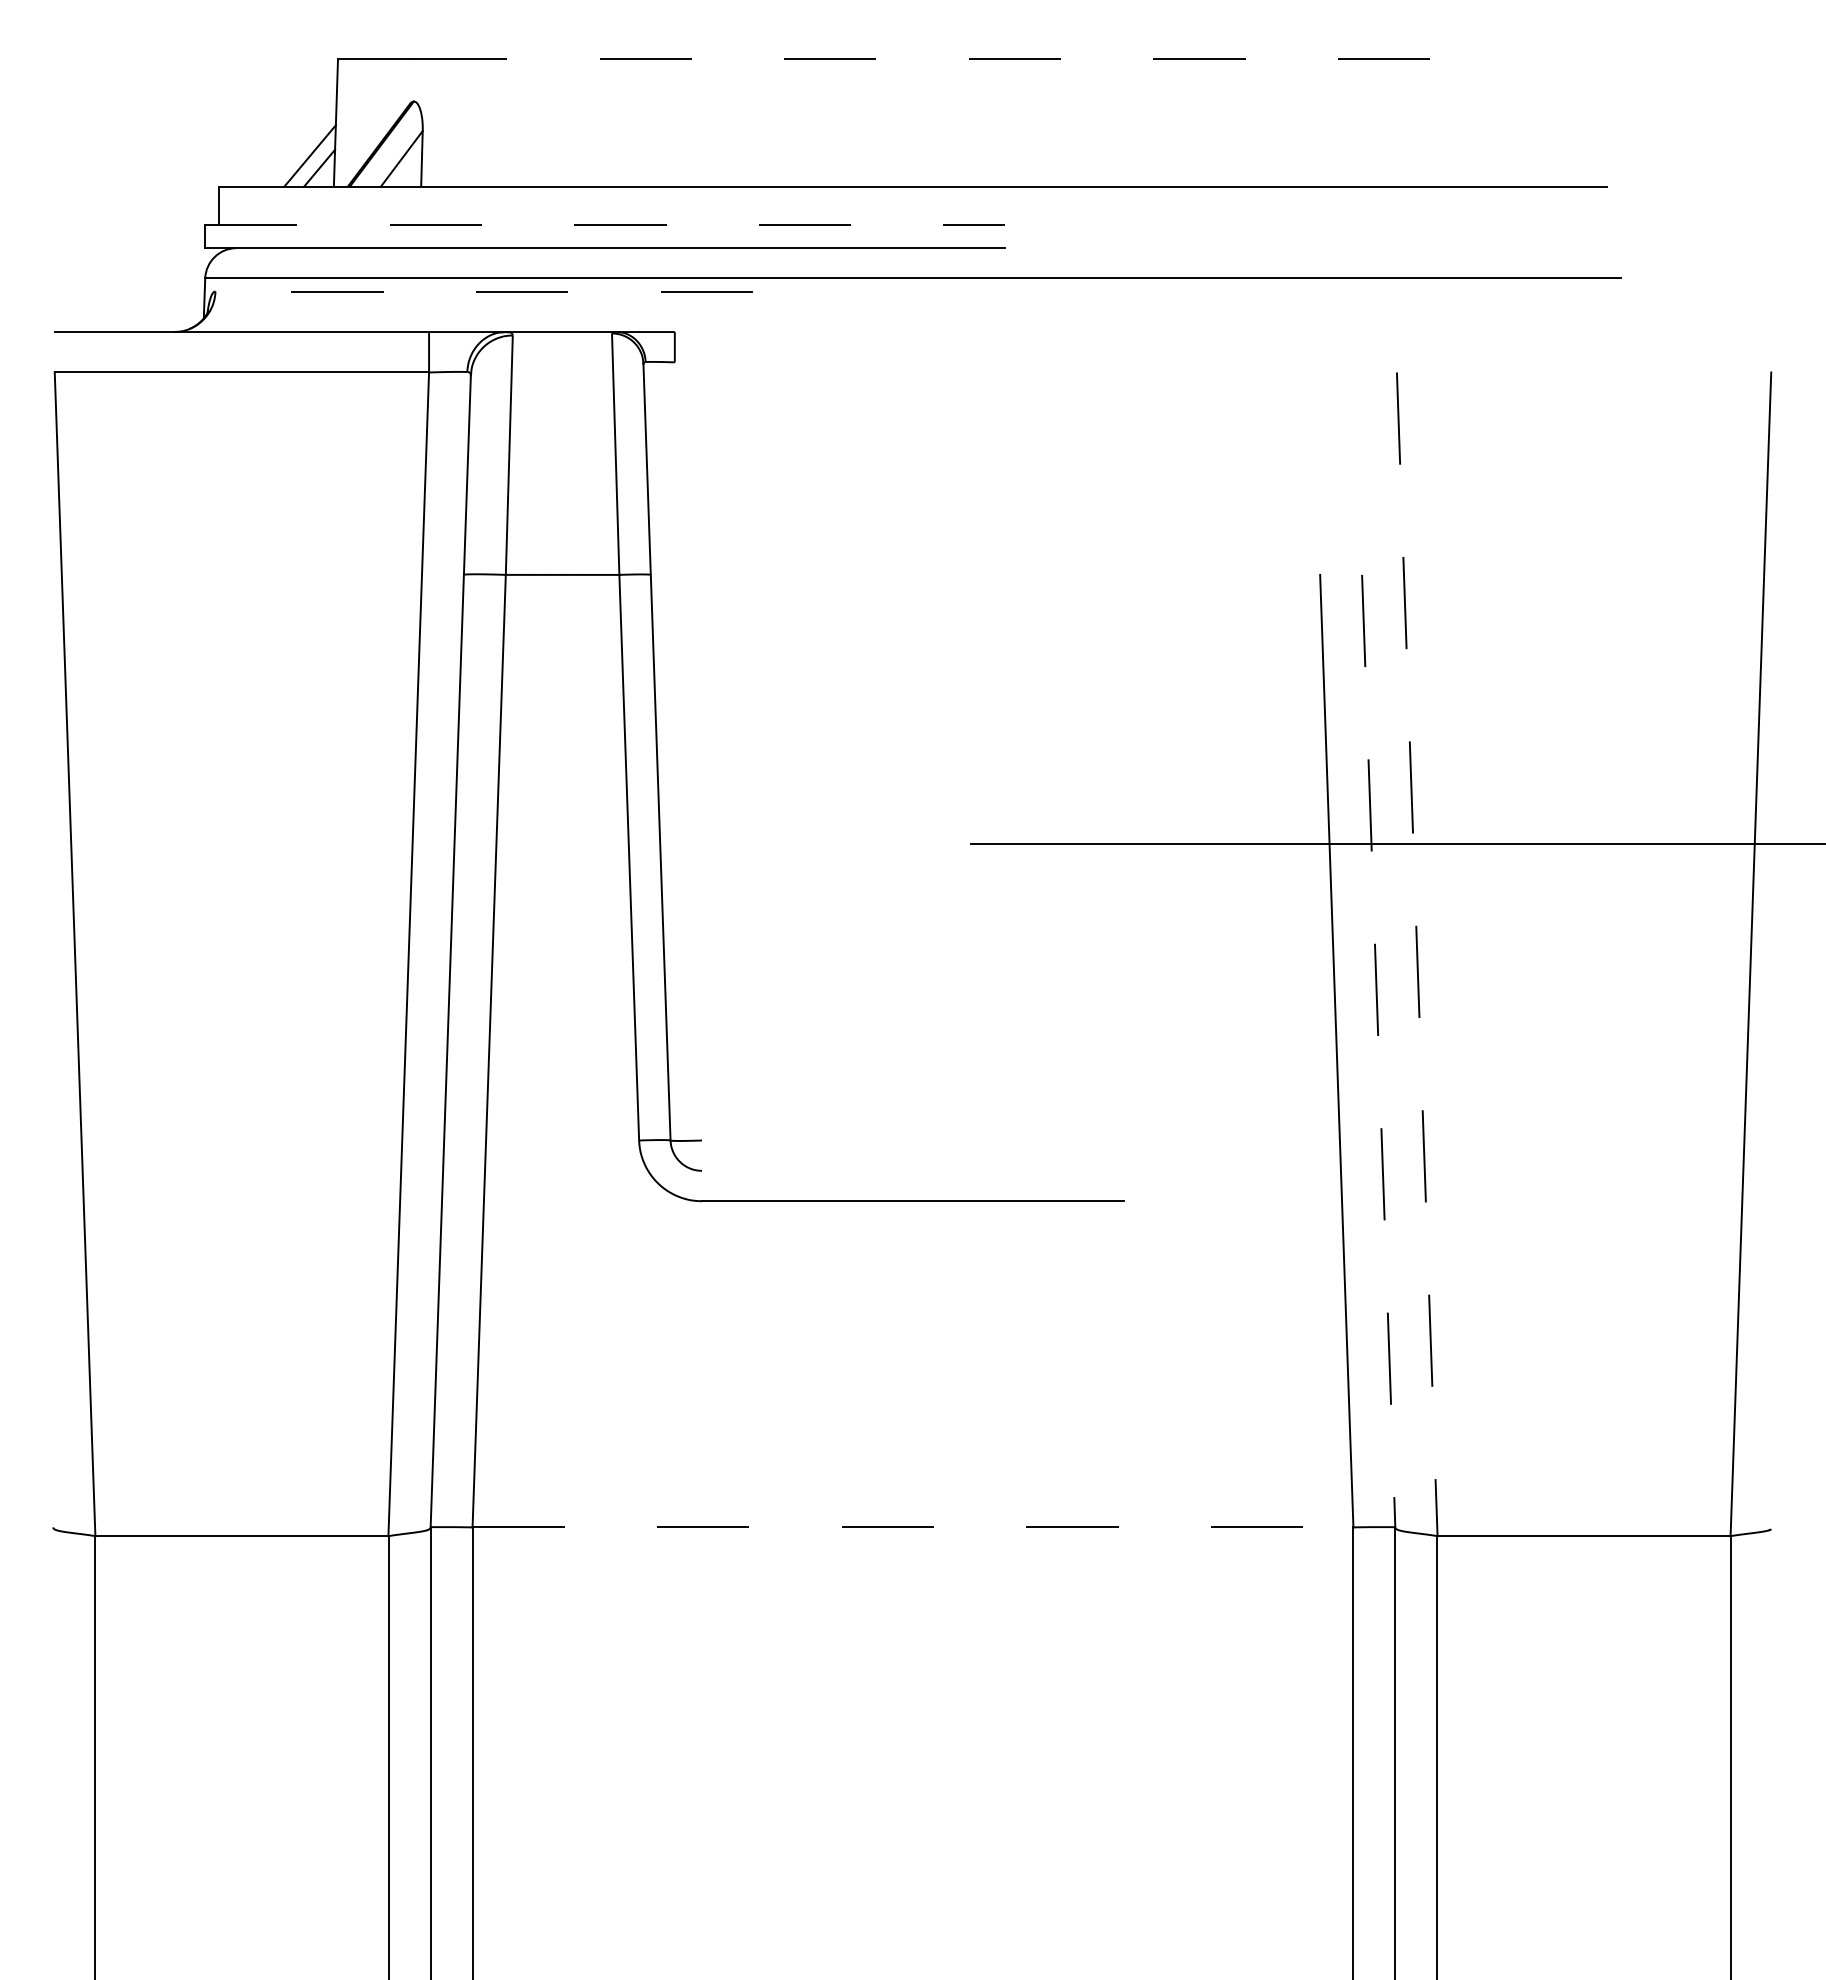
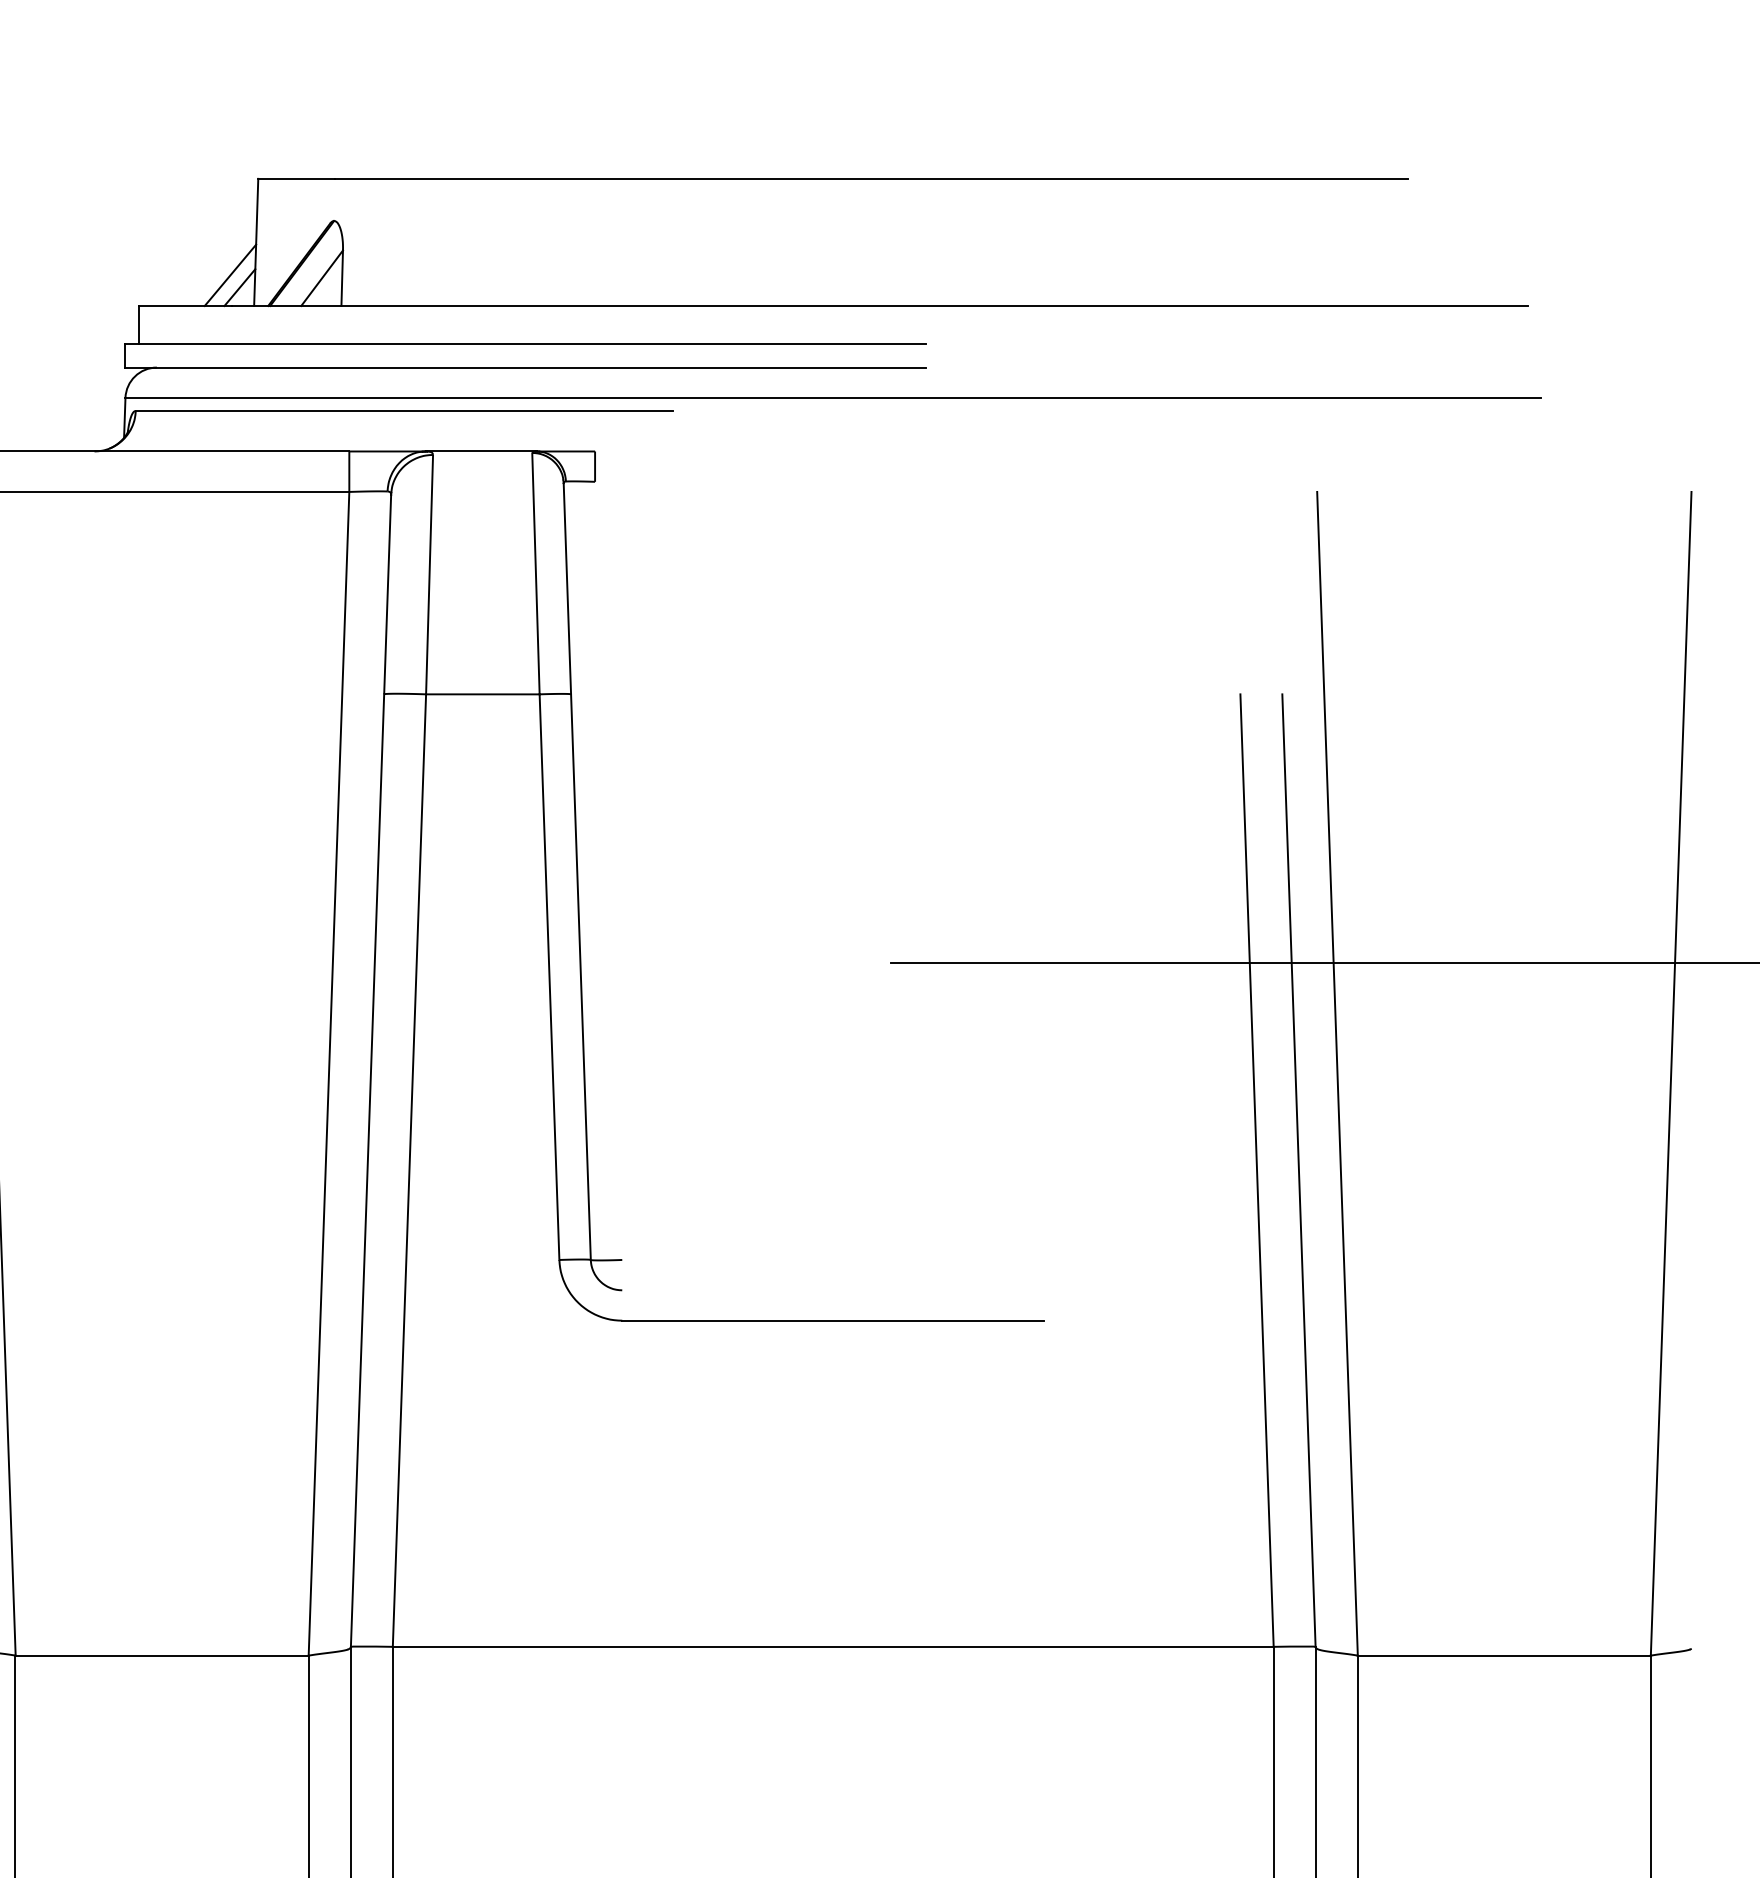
line: (952, 59) -> (872, 178), dashed -> solid
line: (605, 224) -> (525, 343), dashed -> solid
line: (484, 291) -> (404, 410), dashed -> solid
line: (1417, 954) -> (1337, 1073), dashed -> solid
line: (1378, 1051) -> (1298, 1170), dashed -> solid
line: (913, 1527) -> (833, 1646), dashed -> solid

